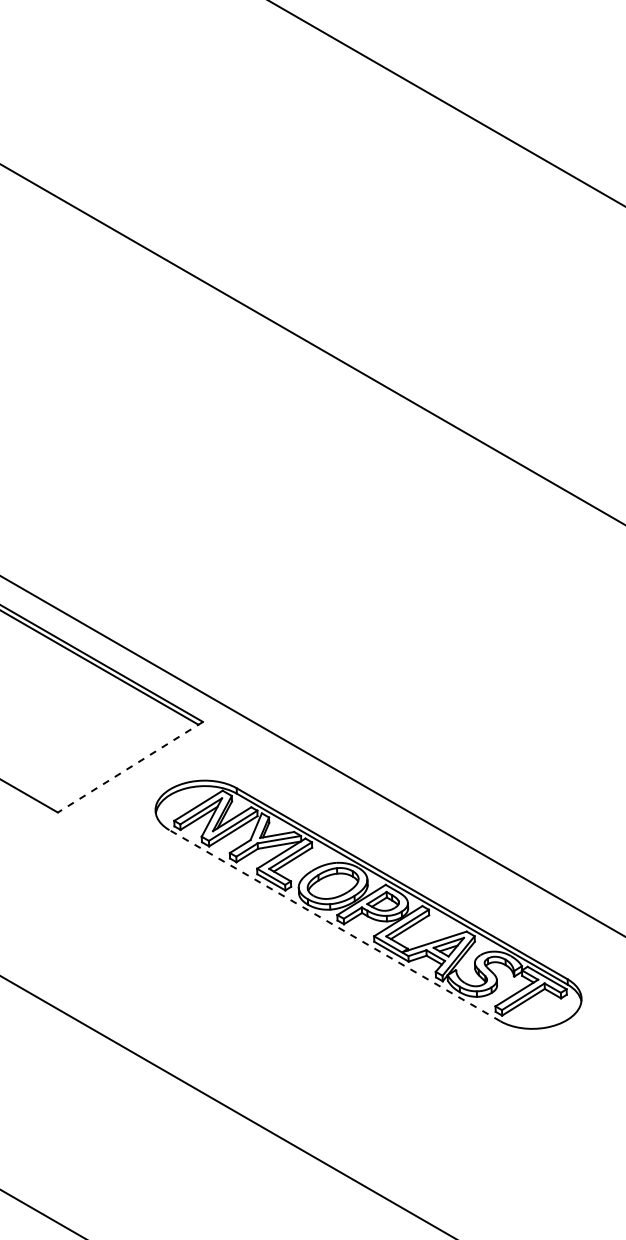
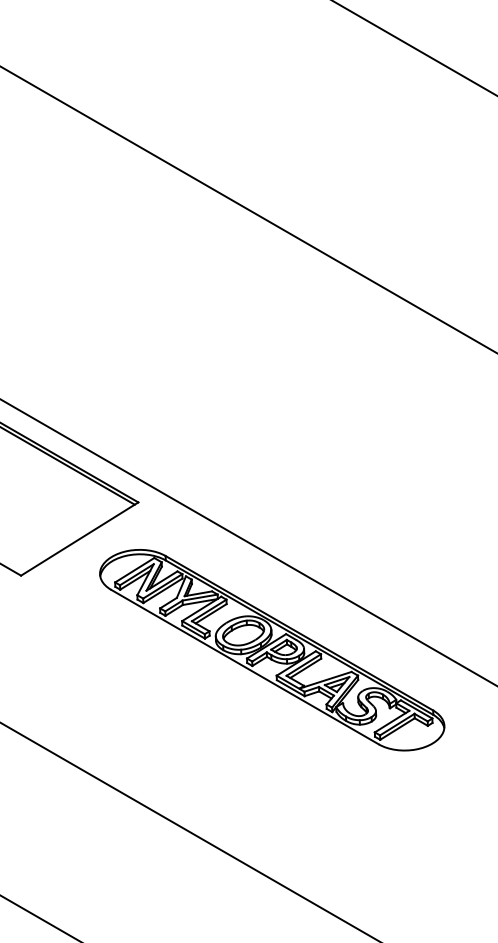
line: (130, 767) -> (79, 539), dashed -> solid
line: (334, 925) -> (244, 666), dashed -> solid

